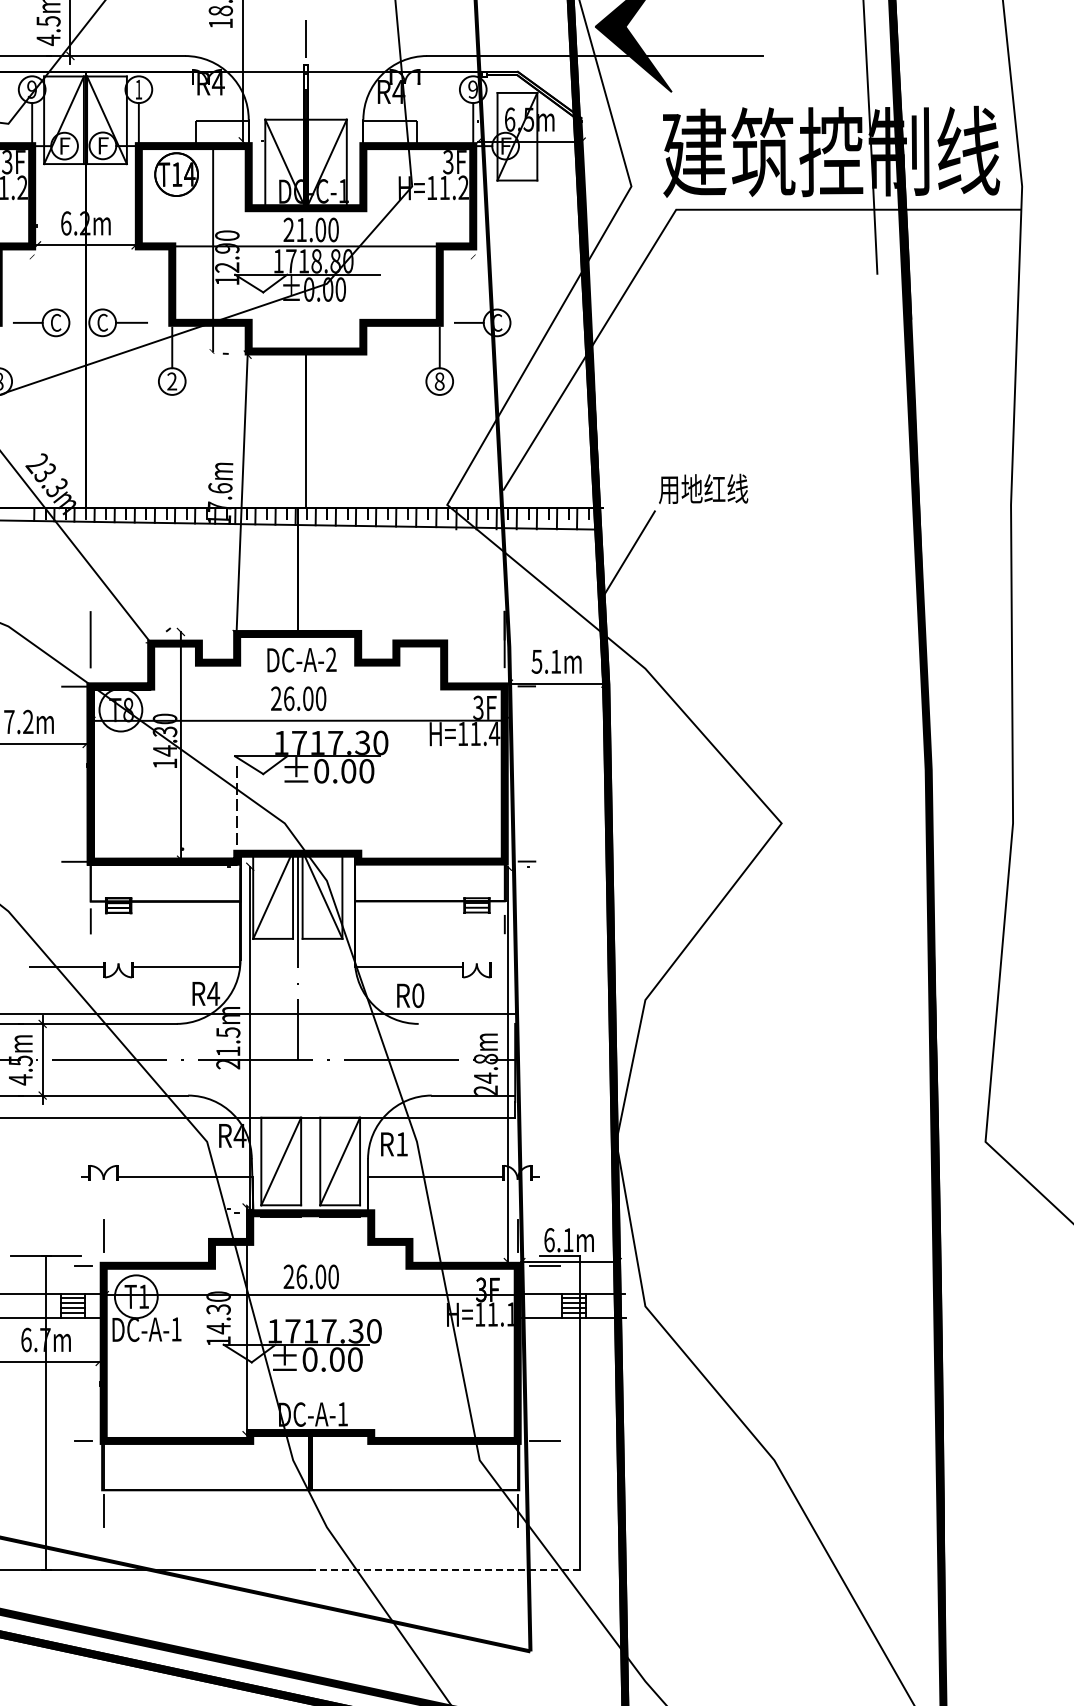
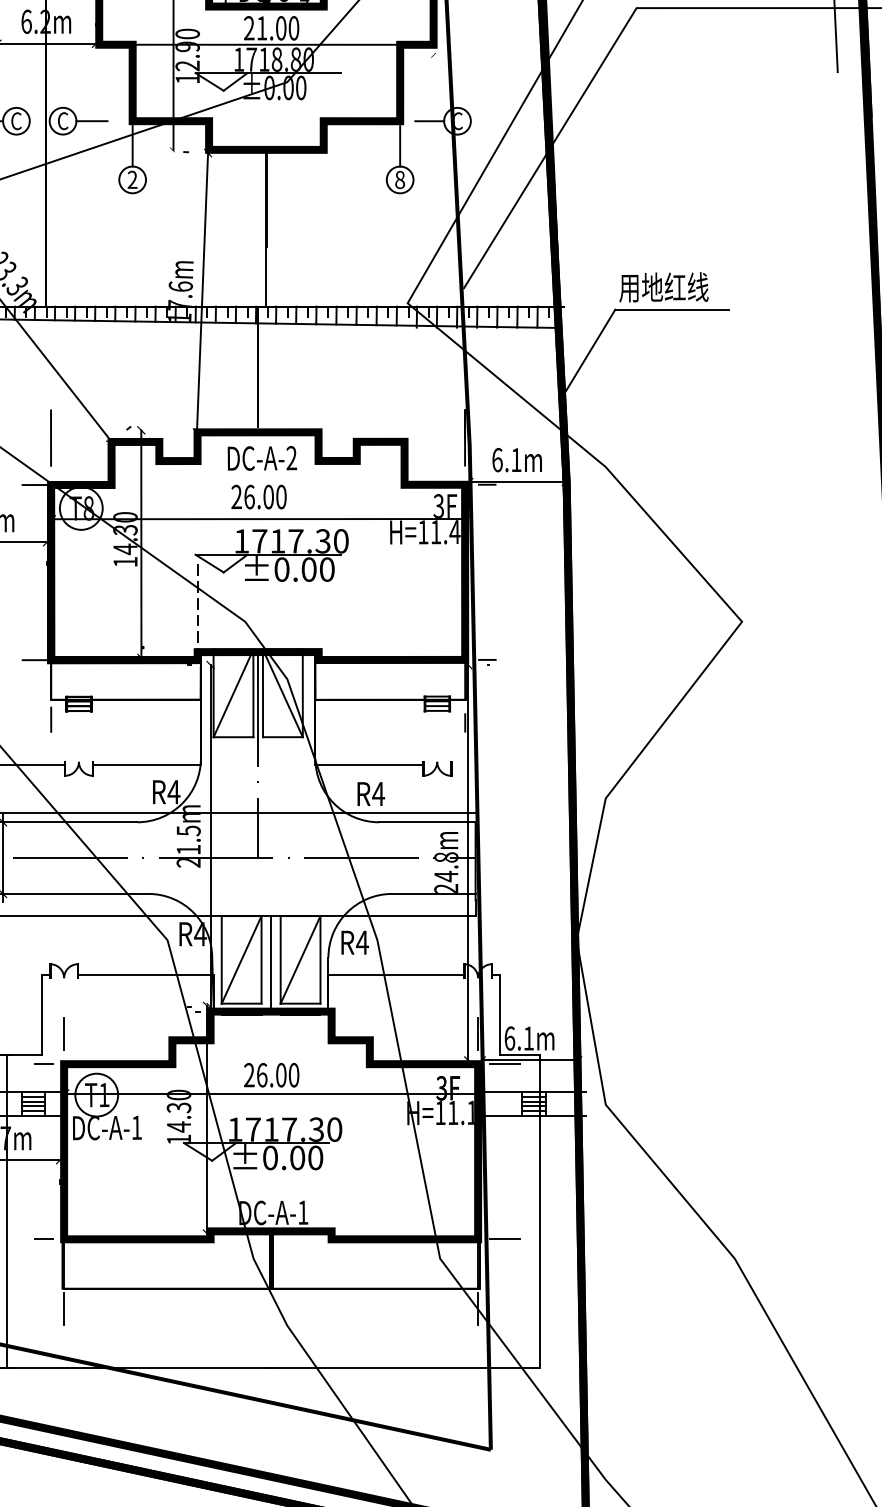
line: (711, 511) -> (671, 309), added
text: (536, 661) -> (496, 459), 5.1m -> 6.1m
text: (417, 995) -> (377, 793), R0 -> R4
line: (466, 1023) -> (426, 821), added
text: (401, 1144) -> (361, 942), R1 -> R4
line: (310, 1165) -> (270, 963), added
line: (81, 1216) -> (41, 1014), added
line: (540, 1216) -> (500, 1014), added
line: (444, 1569) -> (404, 1367), dashed -> solid

